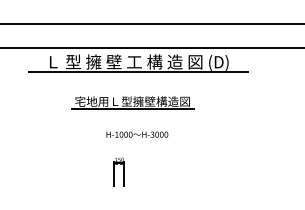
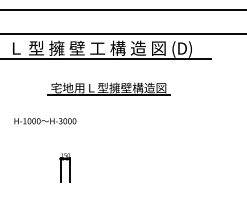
part: (132, 102) -> (108, 88), moved
text: (137, 134) -> (45, 120), moved
part: (118, 171) -> (64, 167), moved

